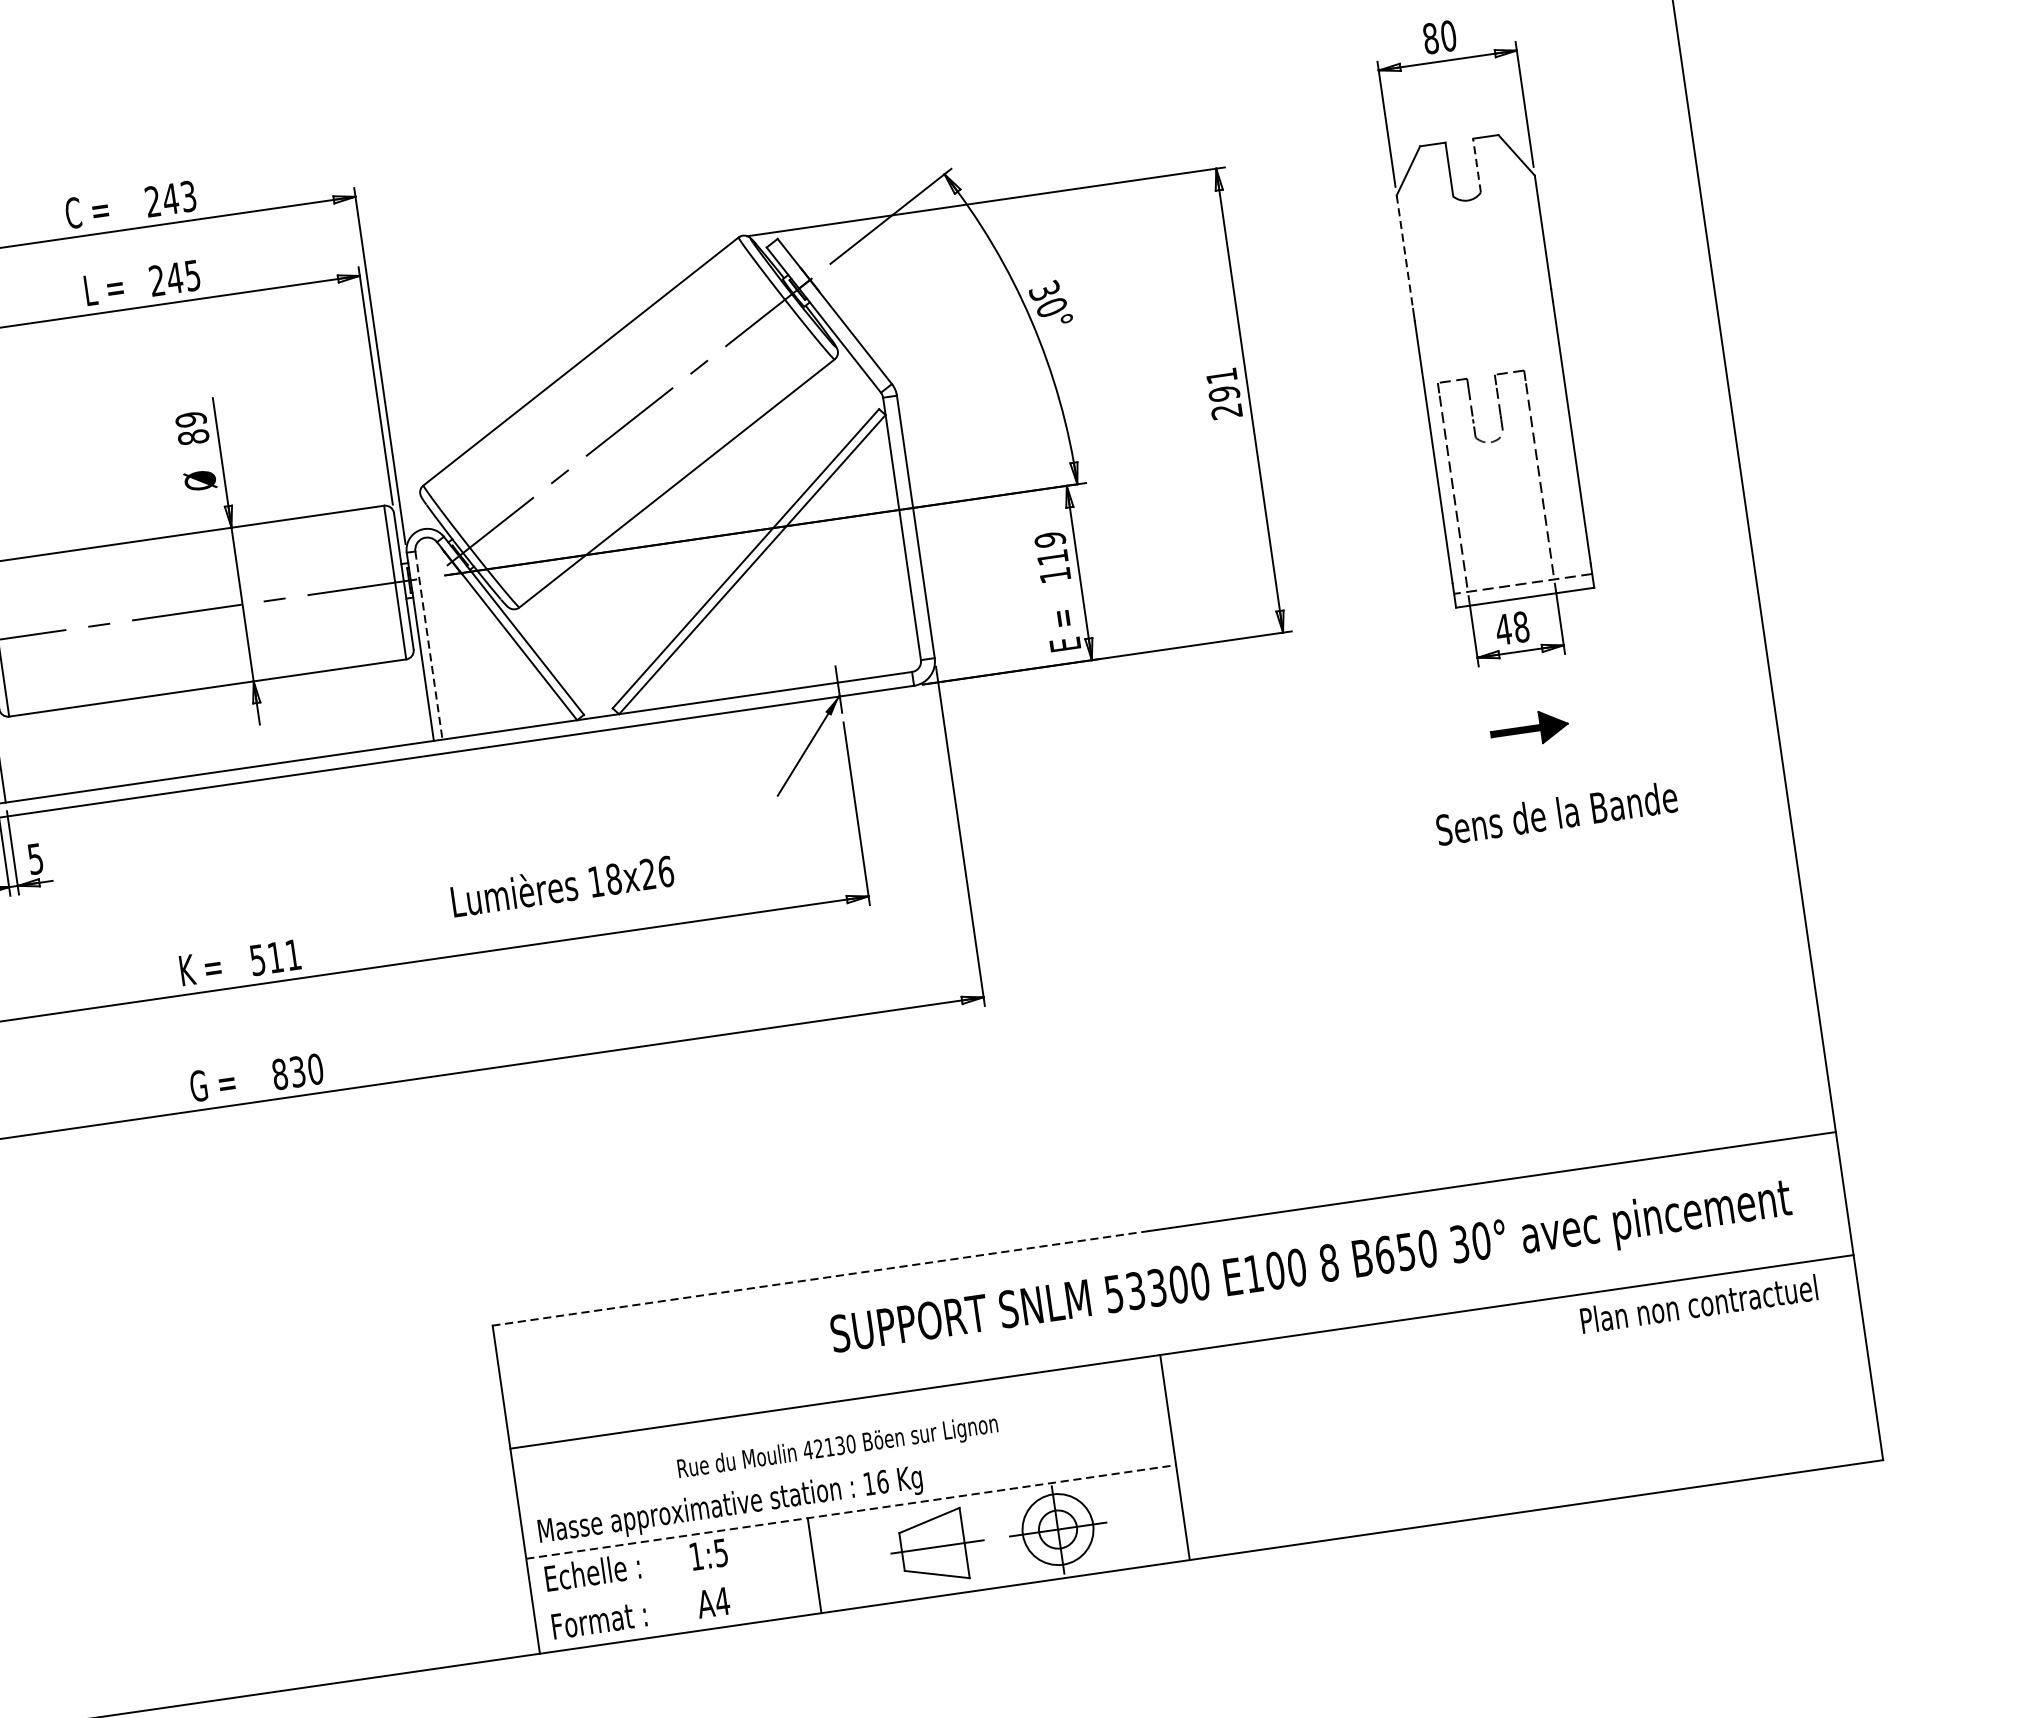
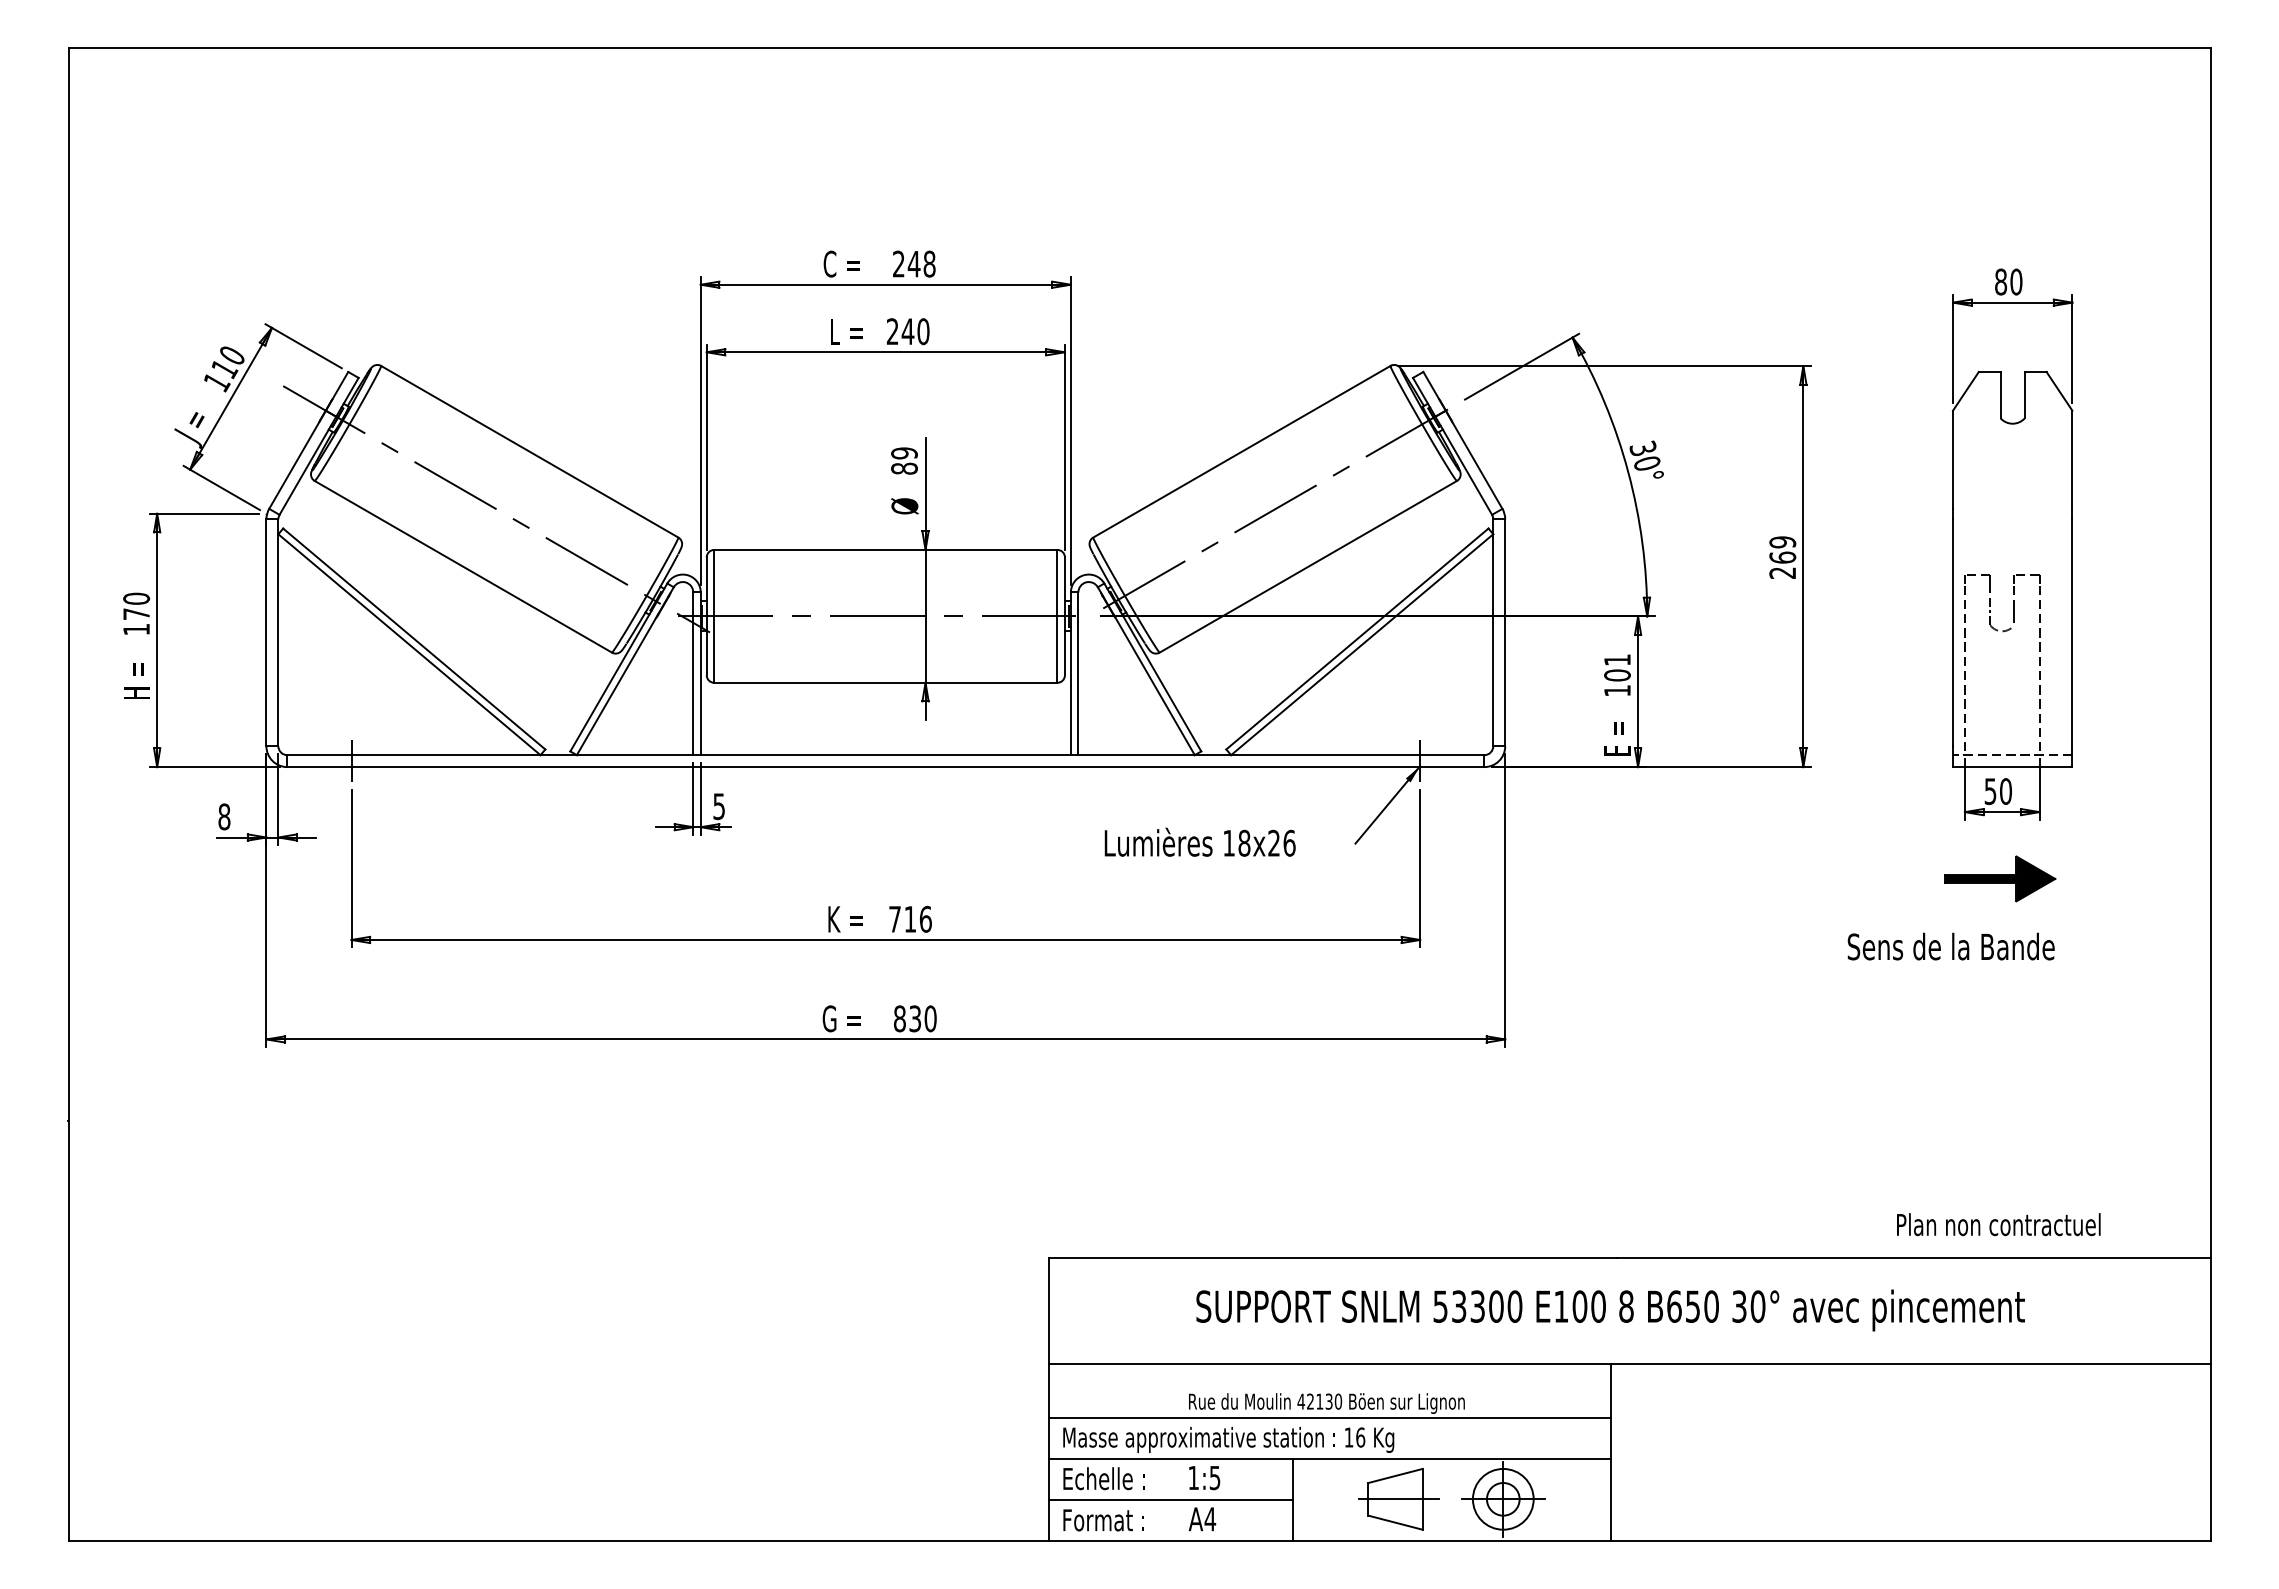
line: (1476, 164) -> (2024, 394), dashed -> solid
text: (188, 195) -> (929, 263), 243 -> 248
line: (1404, 253) -> (1952, 460), dashed -> solid
text: (192, 275) -> (923, 331), 245 -> 240
text: (1222, 384) -> (1782, 549), 291 -> 269
text: (1051, 548) -> (1617, 667), 119 -> 101
text: (1512, 628) -> (1998, 791), 48 -> 50
line: (429, 646) -> (1078, 674), dashed -> solid
part: (1529, 728) -> (2000, 878), size x1.67
text: (1556, 813) -> (1950, 946), moved
text: (561, 884) -> (1199, 841), moved
text: (275, 956) -> (910, 918), 511 -> 716
text: (1311, 1270) -> (1610, 1310), moved
line: (821, 1278) -> (1333, 1257), dashed -> solid
text: (1698, 1304) -> (1998, 1224), moved
line: (844, 1464) -> (1330, 1418), added
line: (851, 1512) -> (1330, 1459), dashed -> solid
line: (673, 1586) -> (1170, 1500), added

